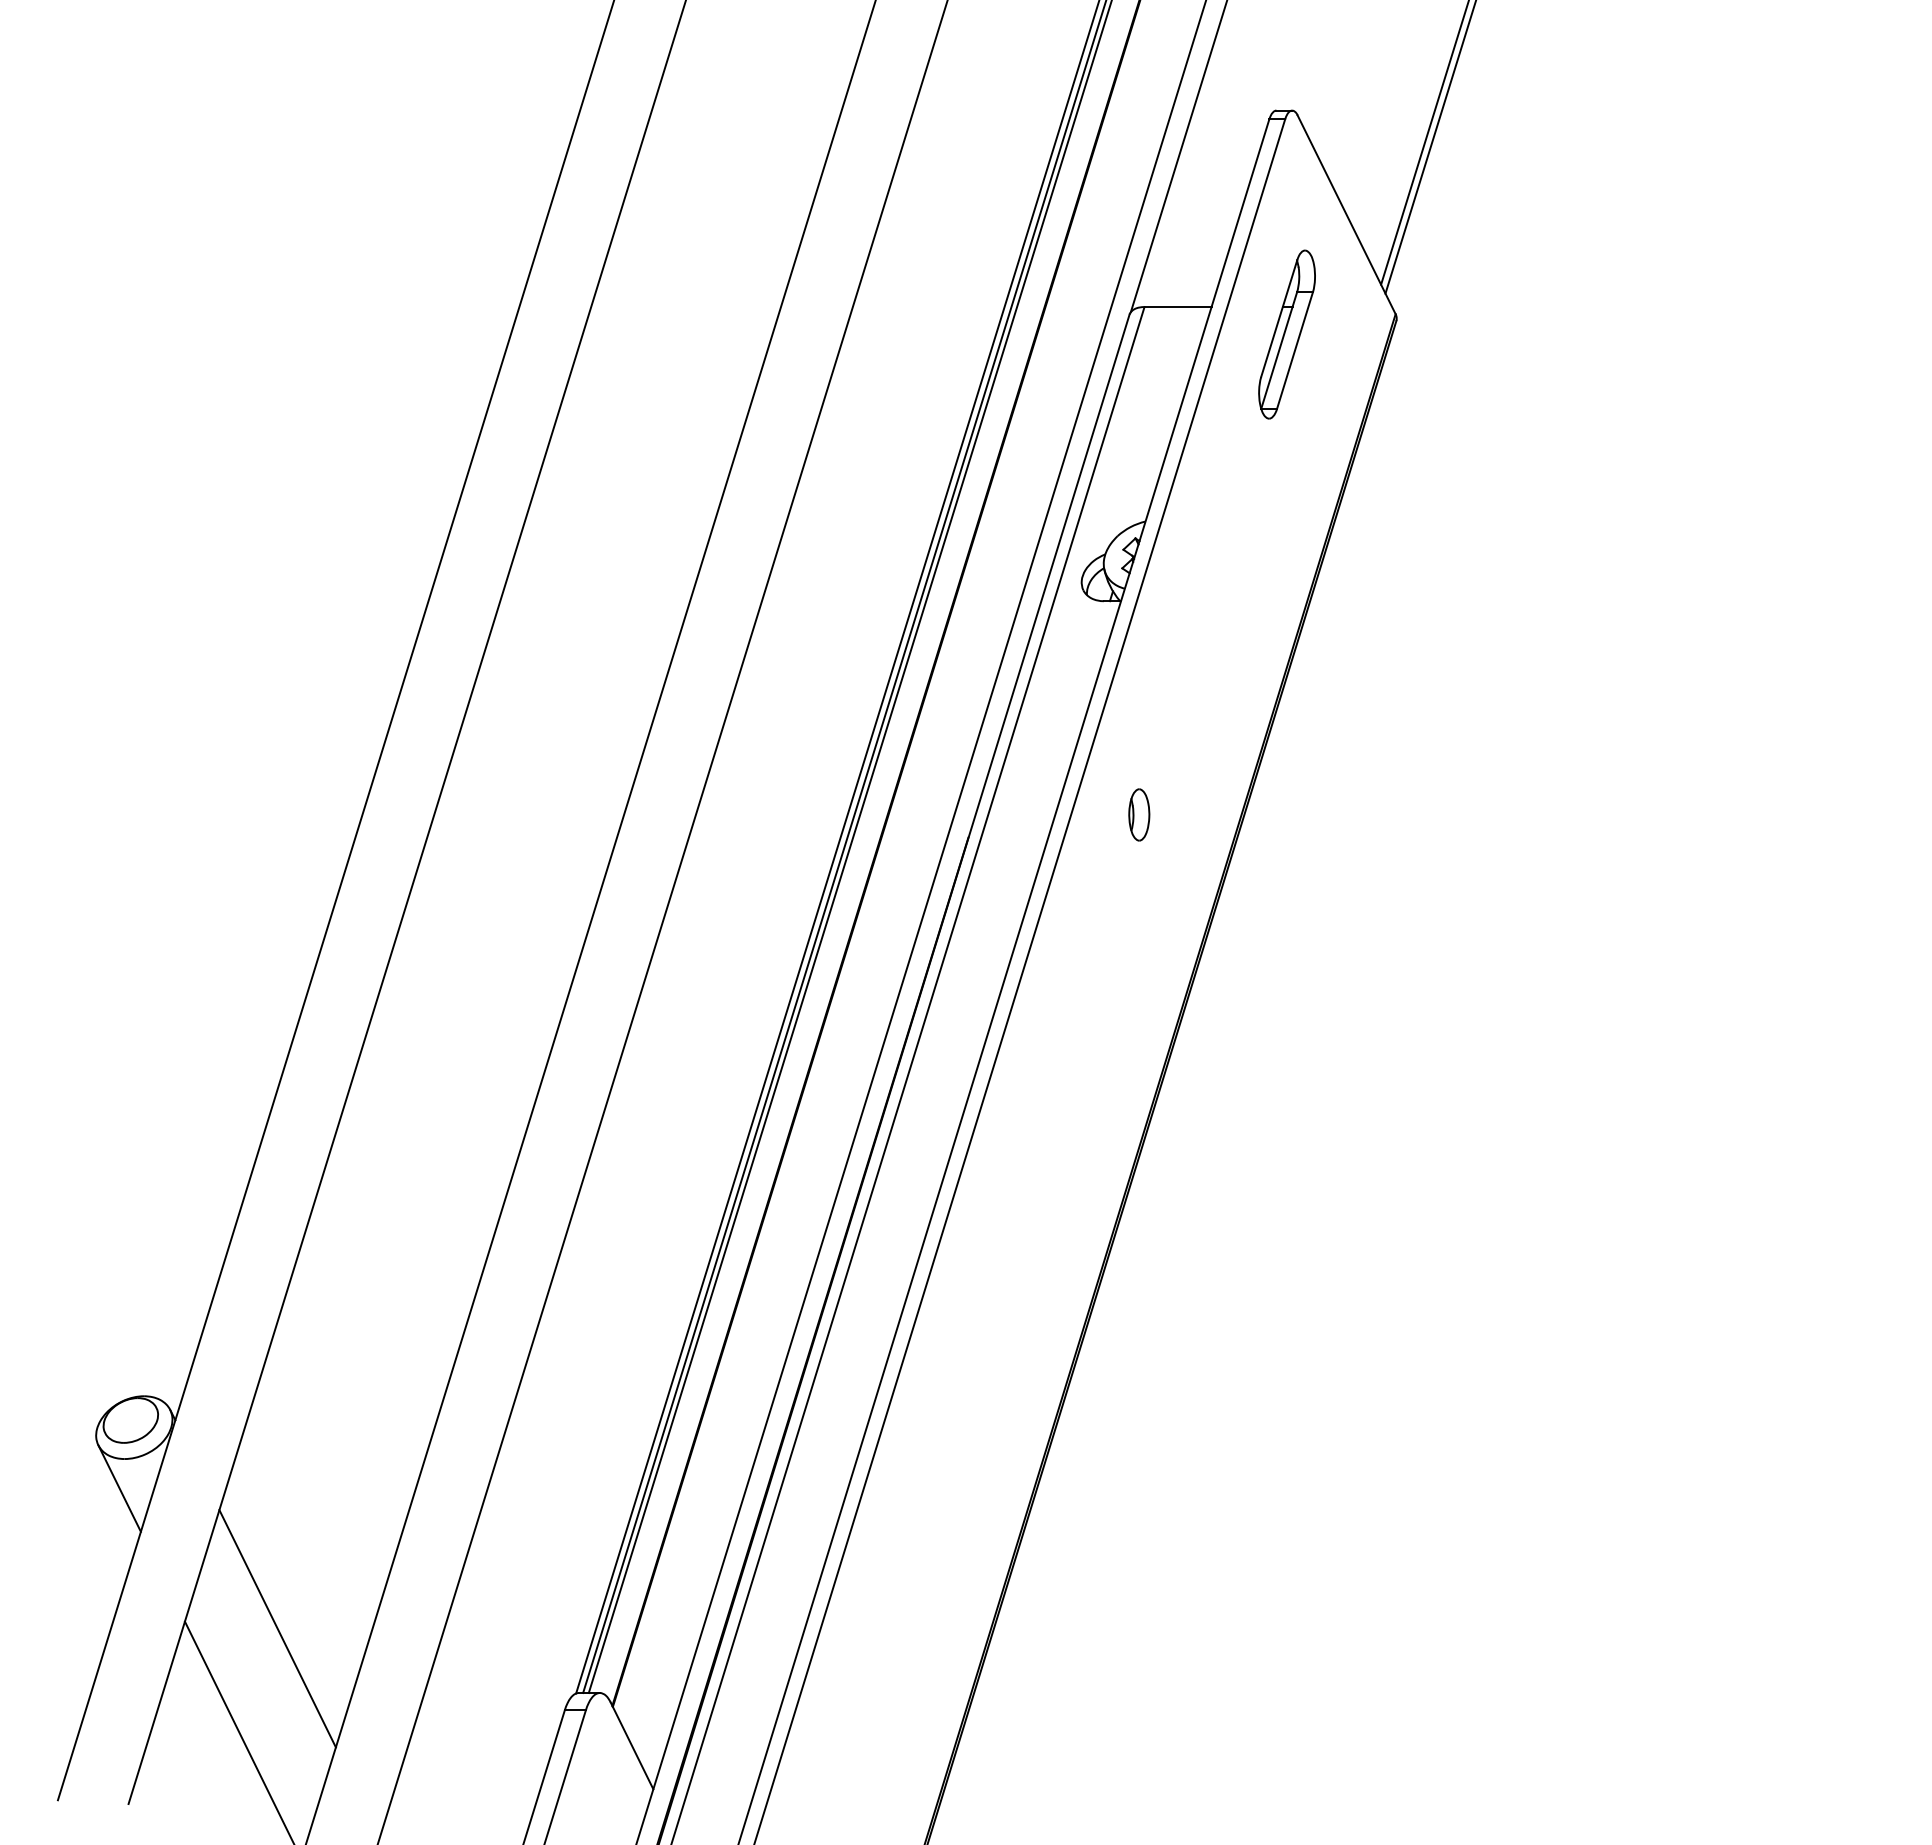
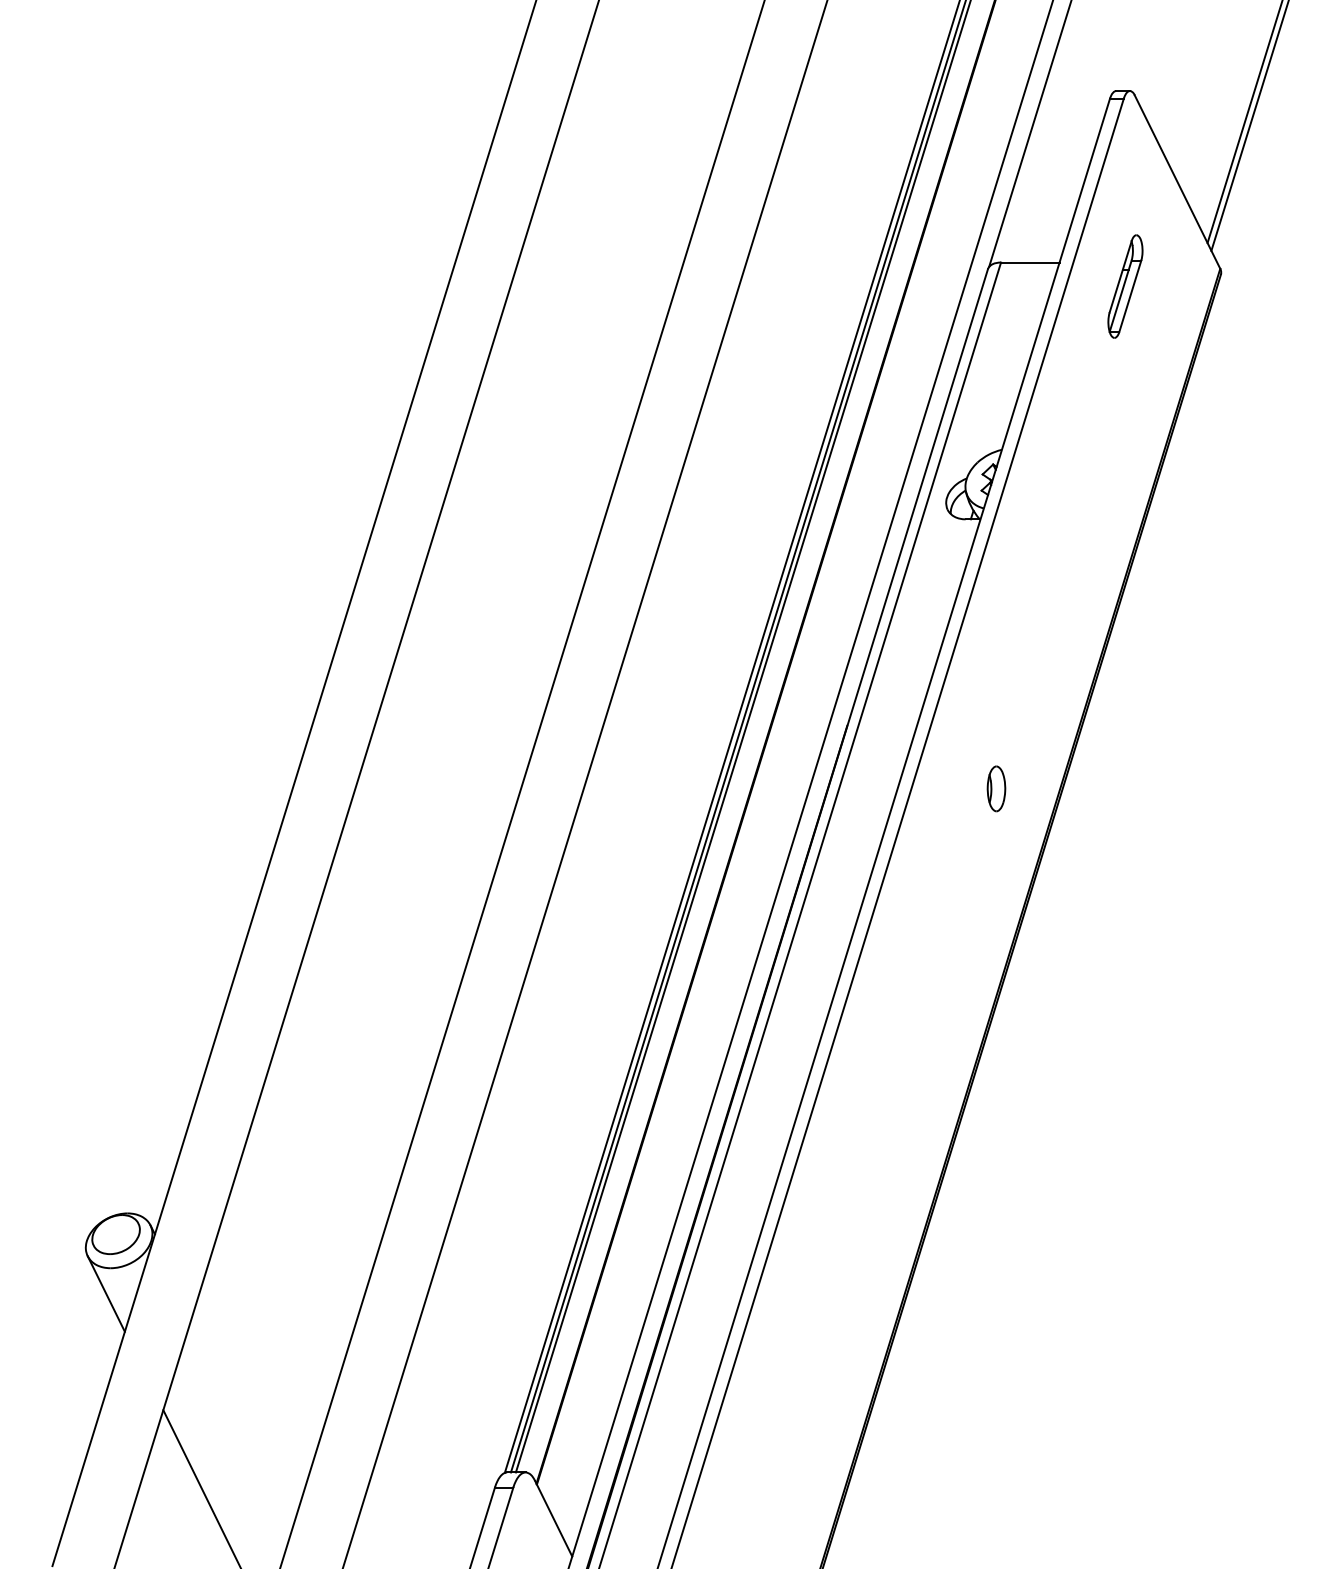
part: (1286, 334) -> (1124, 286), size x0.7
part: (1139, 814) -> (996, 788), moved
line: (277, 1628) -> (244, 1416), removed

